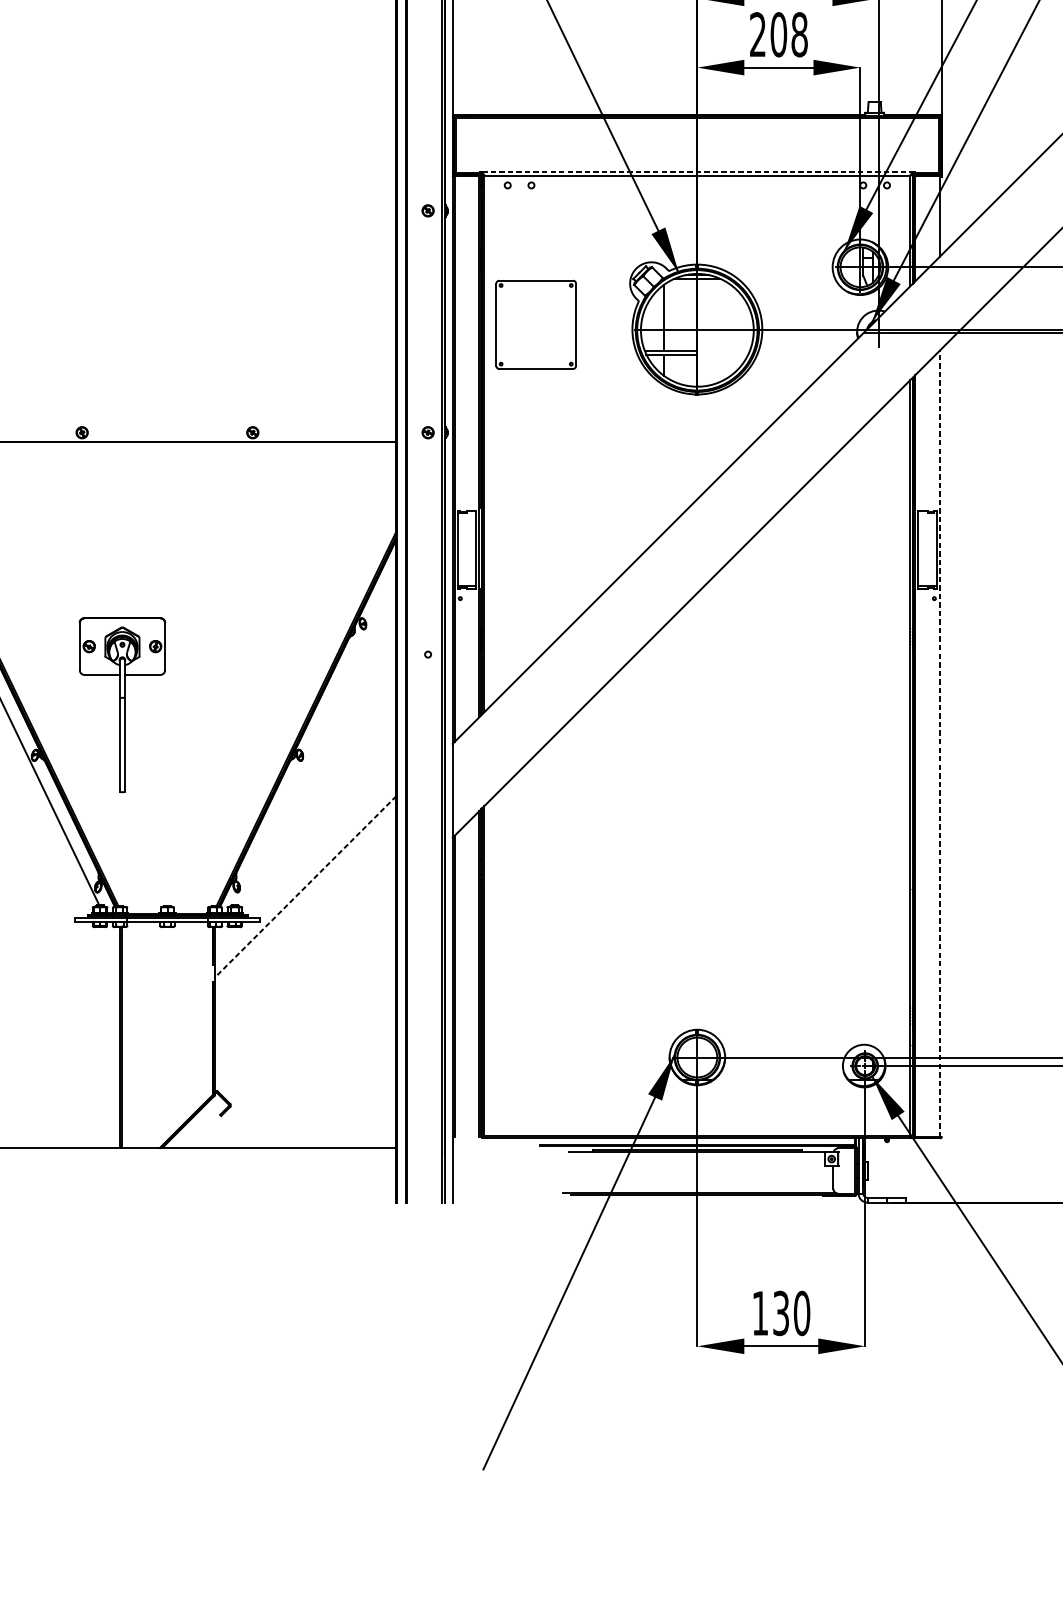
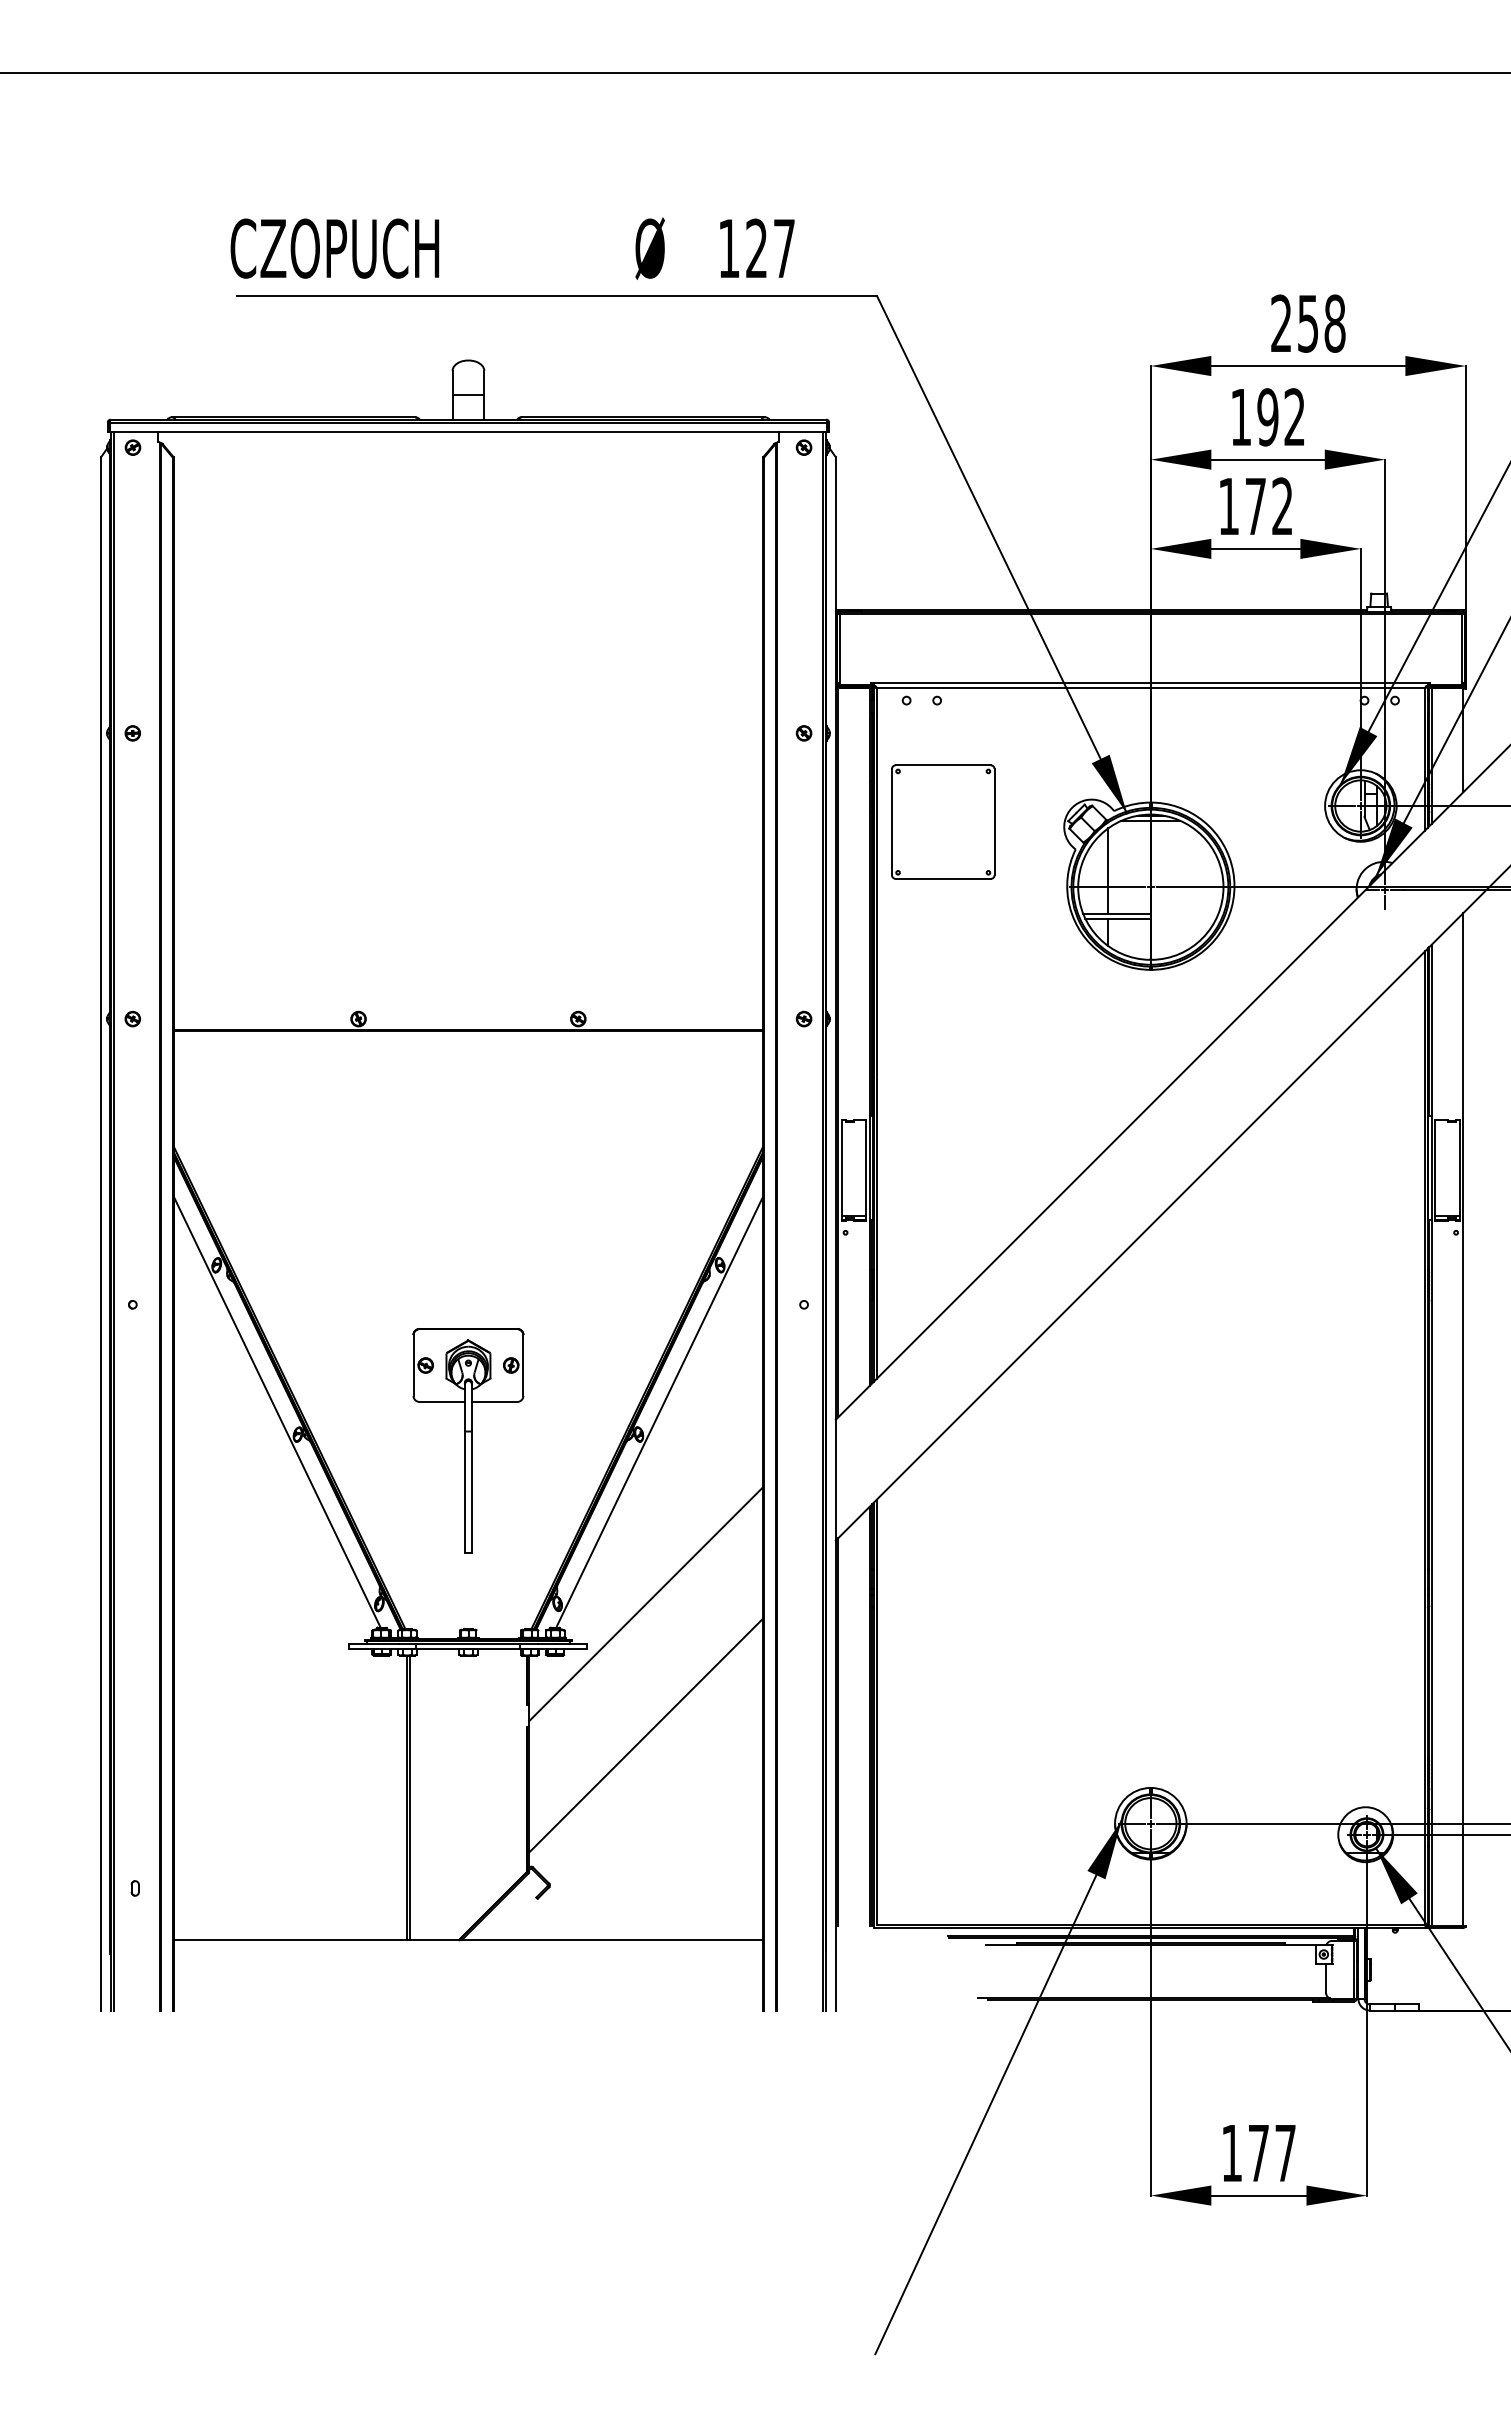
text: (778, 34) -> (1255, 506), 208 -> 172
line: (697, 172) -> (1151, 683), dashed -> solid
part: (536, 324) -> (943, 821), moved
part: (122, 704) -> (468, 1440), moved
line: (315, 737) -> (659, 1411), added
line: (940, 743) -> (1463, 1419), dashed -> solid
line: (304, 887) -> (645, 1604), dashed -> solid
line: (305, 989) -> (646, 1735), added
text: (791, 1313) -> (1272, 2153), 130 -> 177

